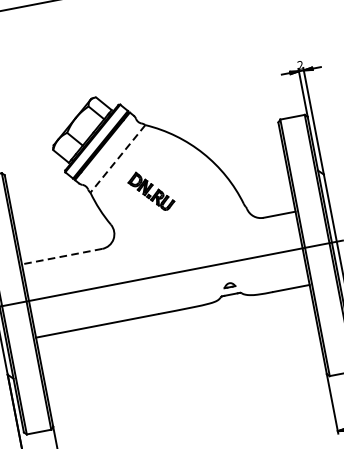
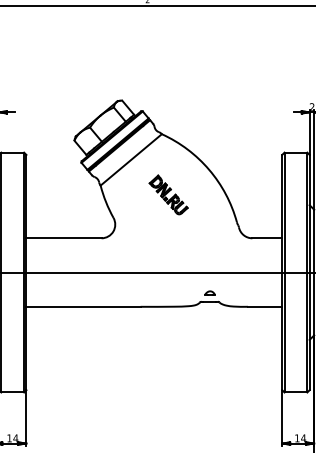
line: (118, 158) -> (131, 159), dashed -> solid
part: (150, 190) -> (168, 194), moved
line: (62, 256) -> (64, 238), dashed -> solid

